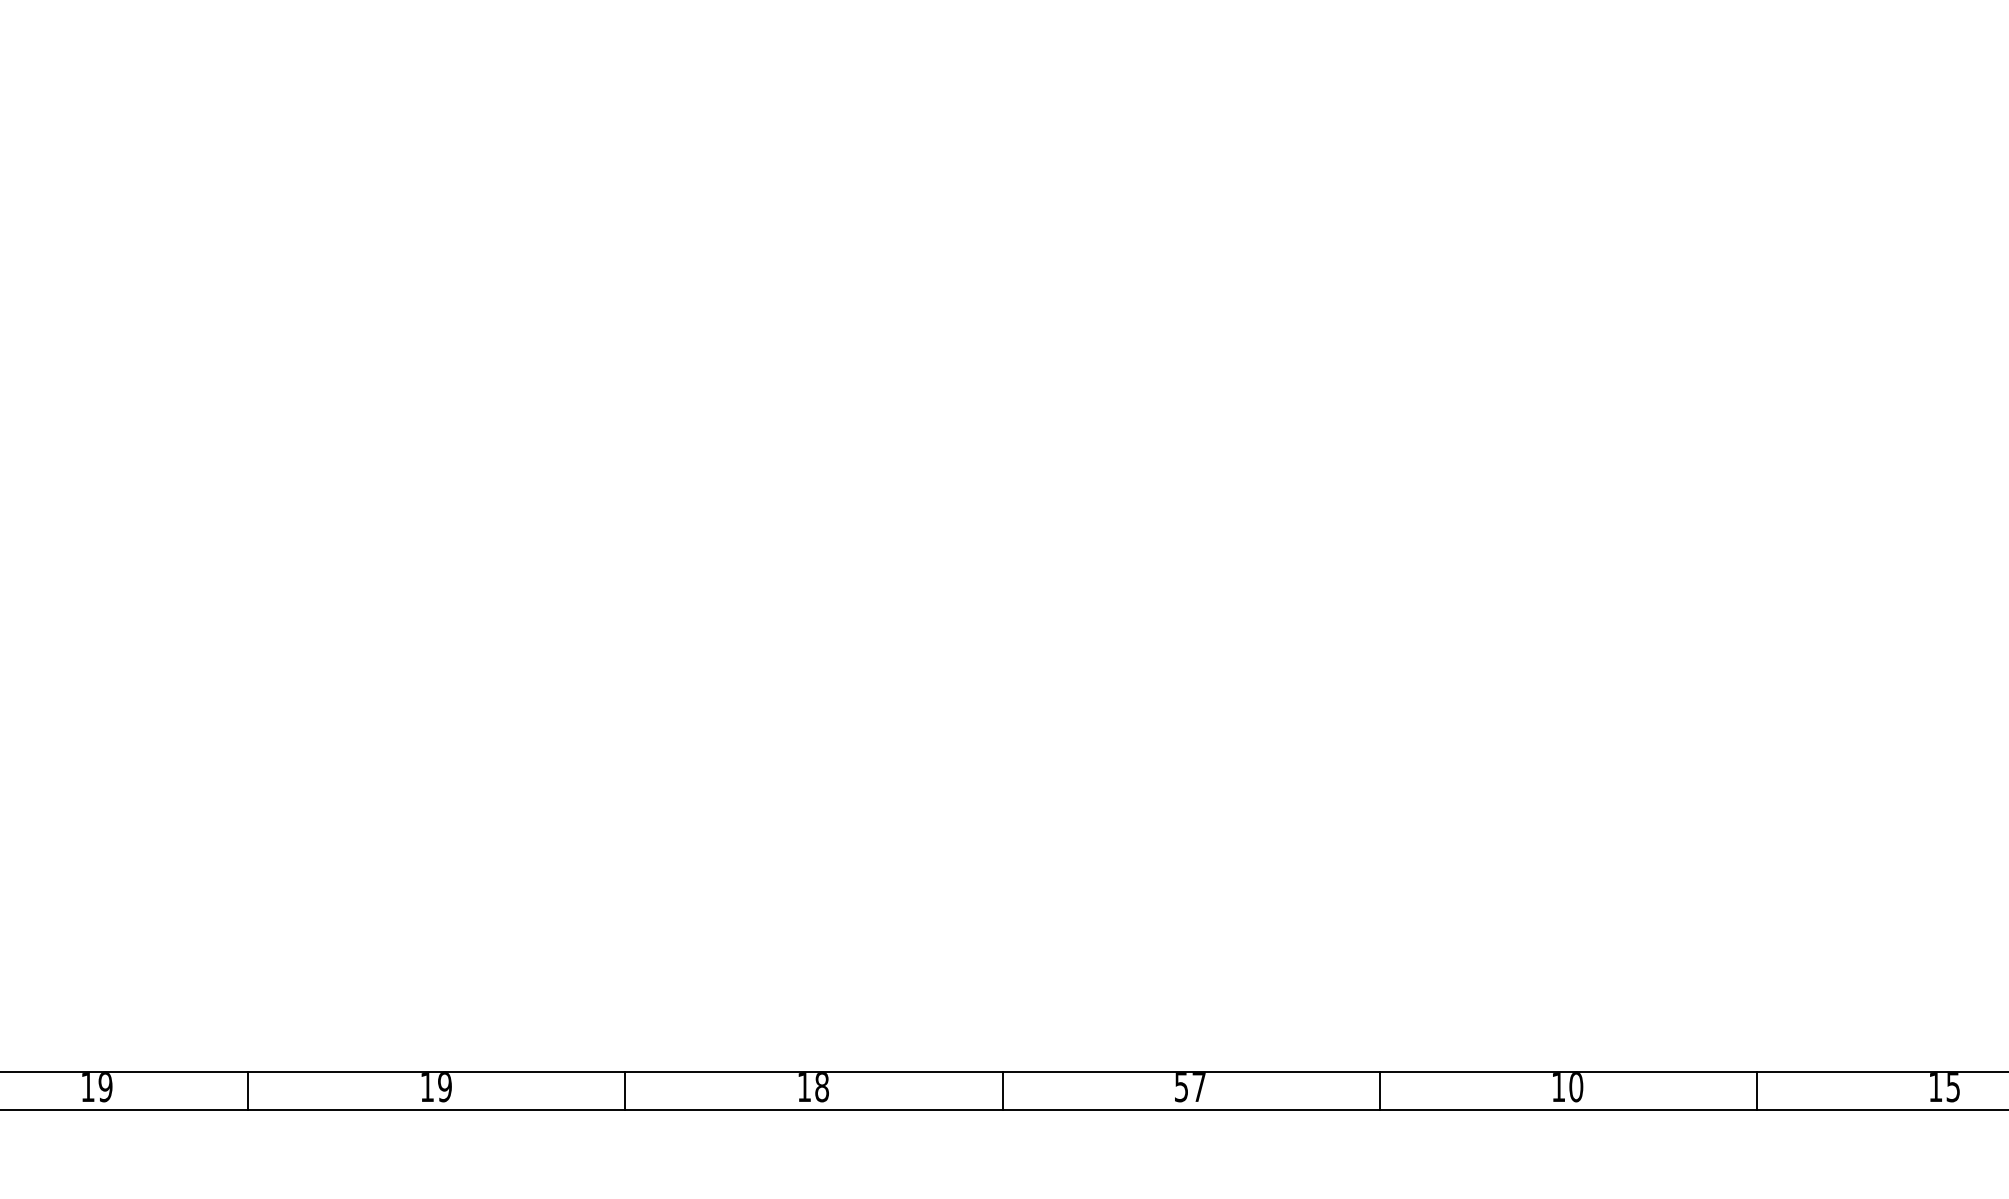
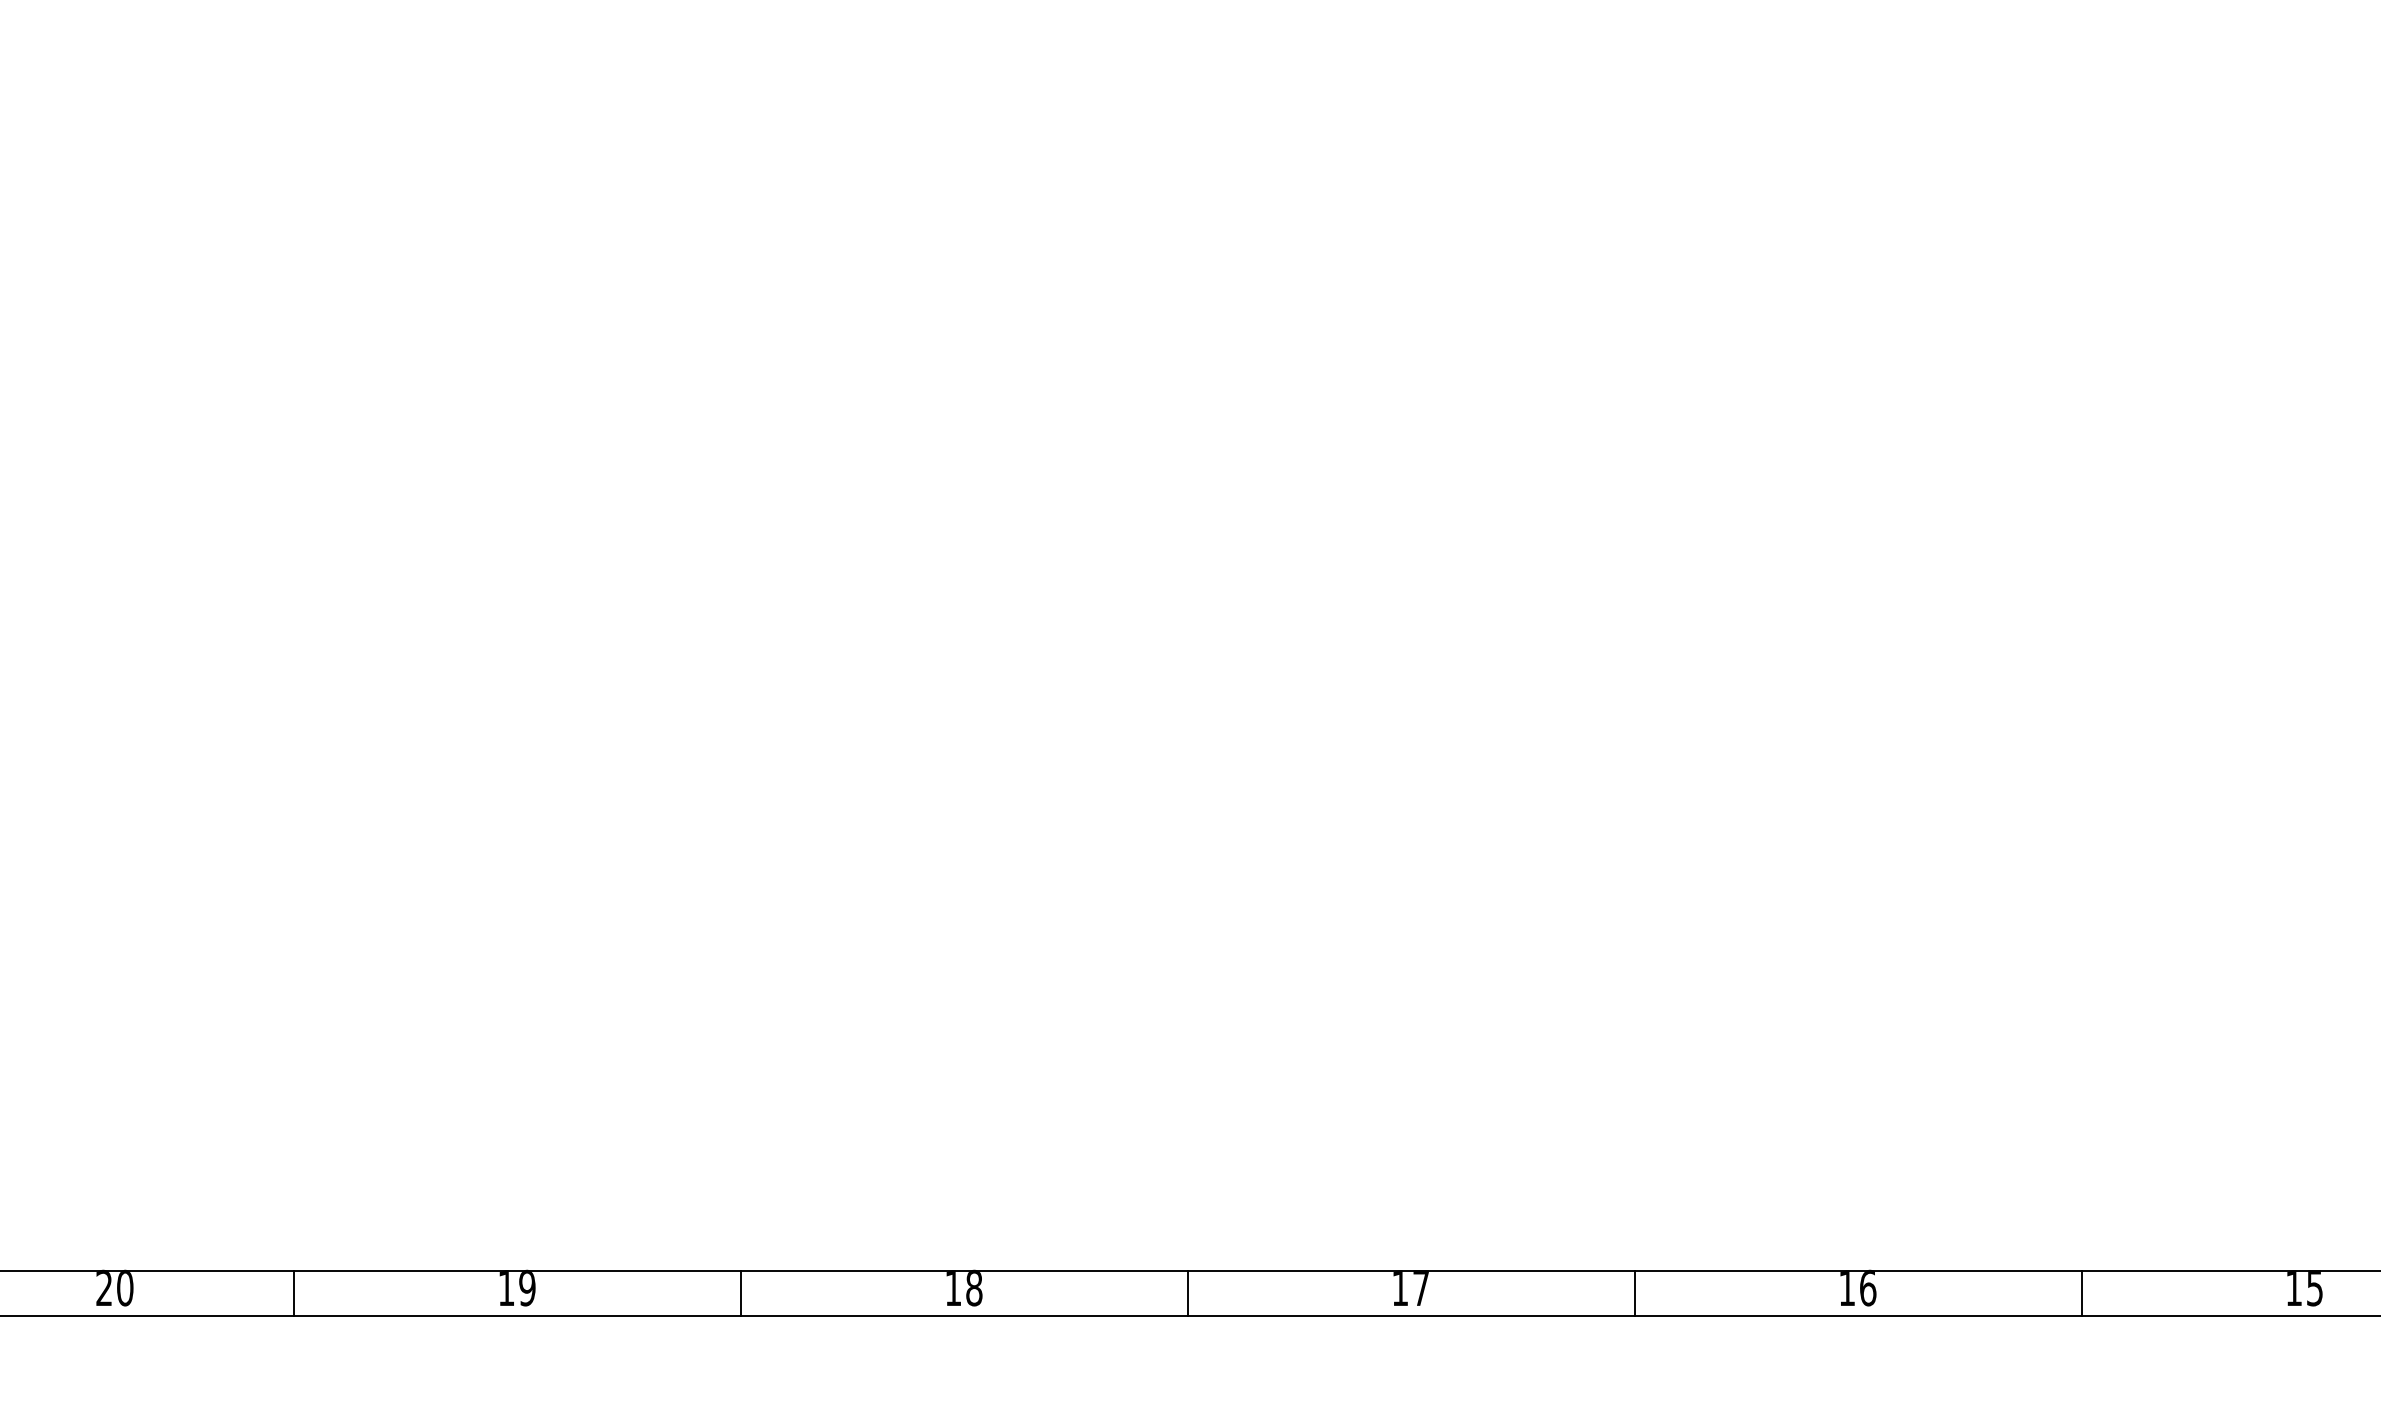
text: (96, 1087) -> (114, 1288), 19 -> 20
text: (1181, 1087) -> (1400, 1288), 57 -> 17
text: (1576, 1087) -> (1868, 1288), 10 -> 16

